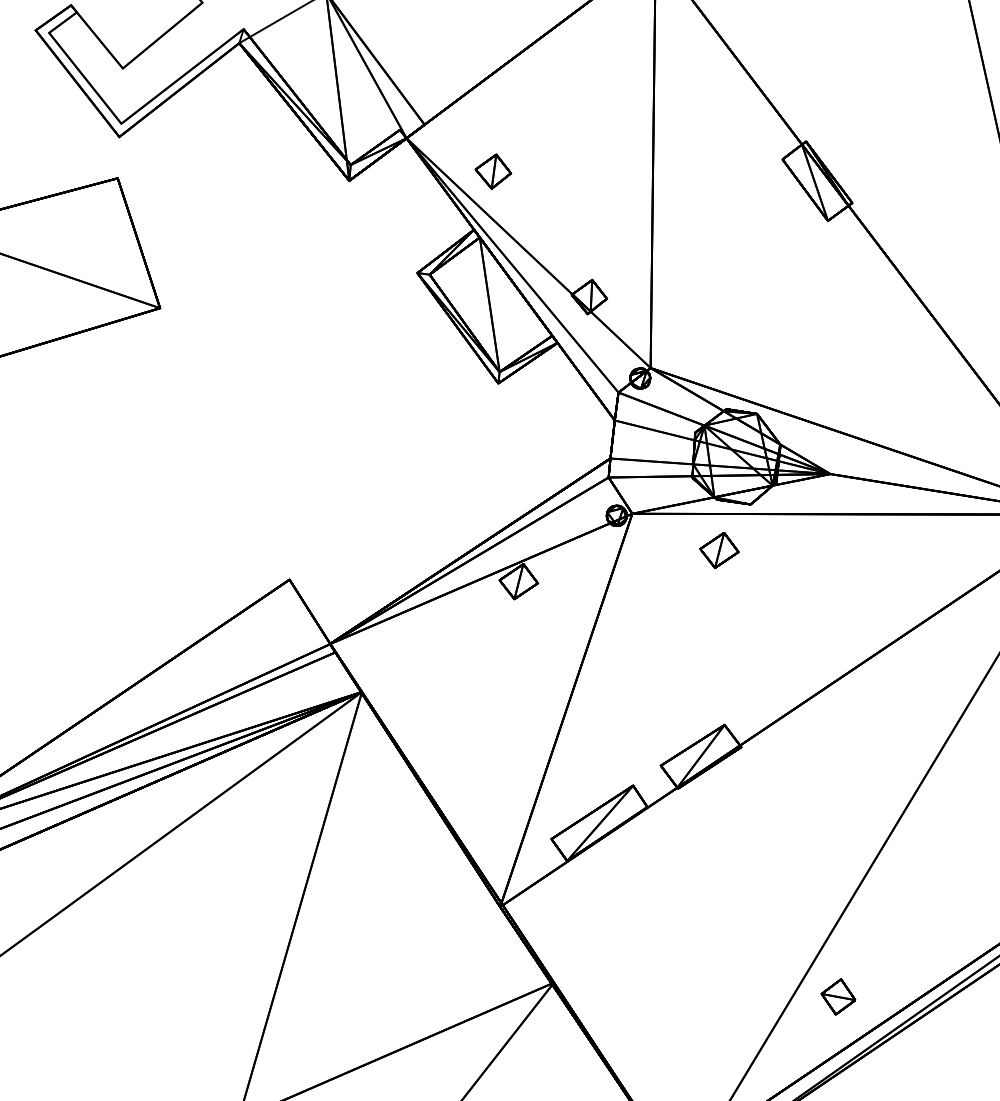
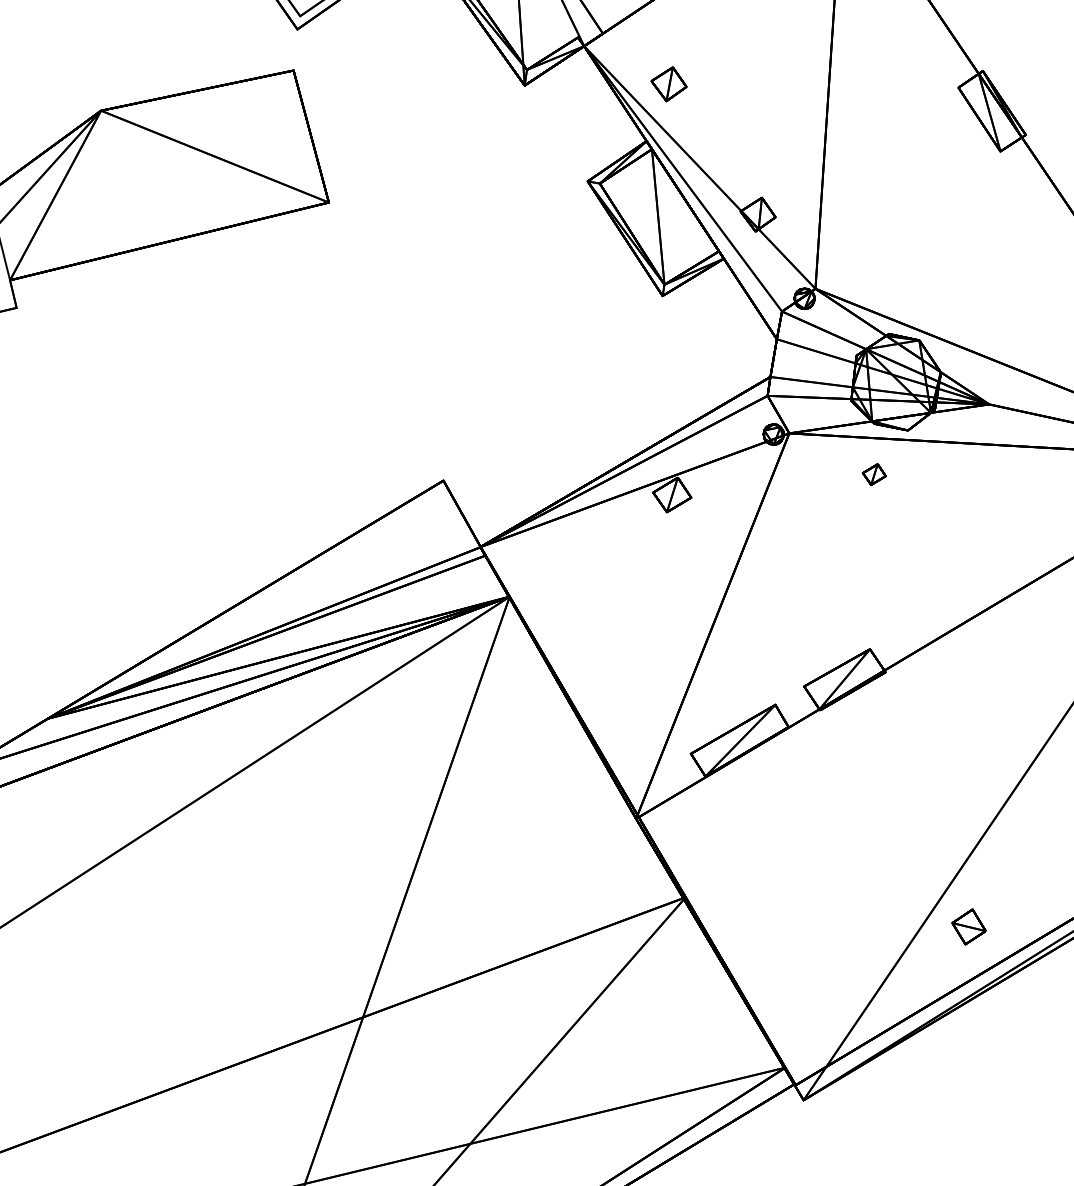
part: (719, 550) -> (874, 474), size x0.6

